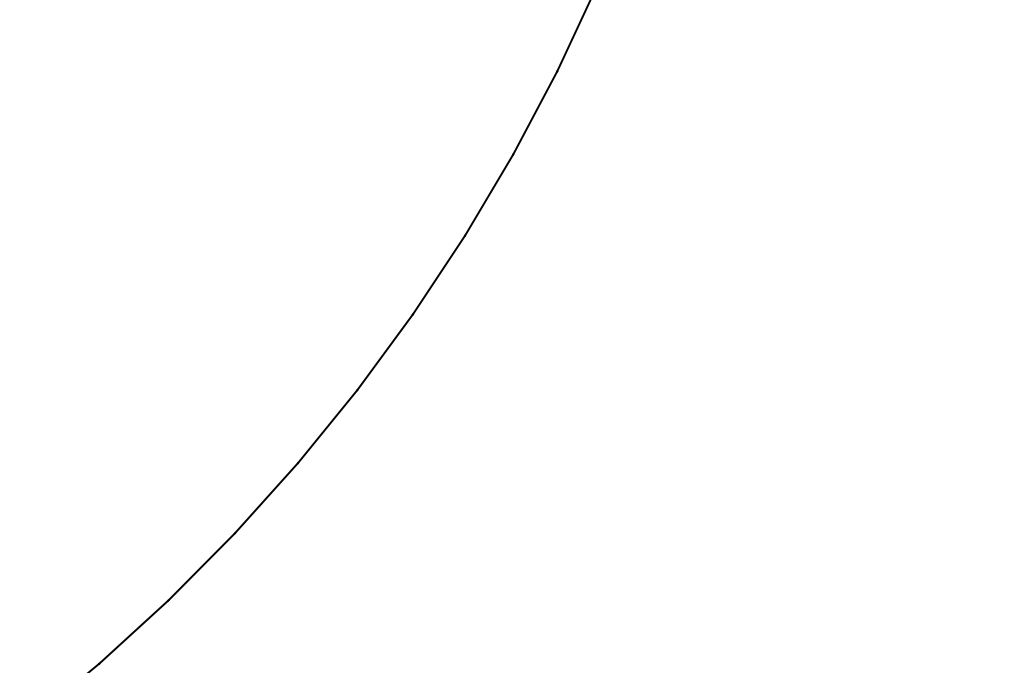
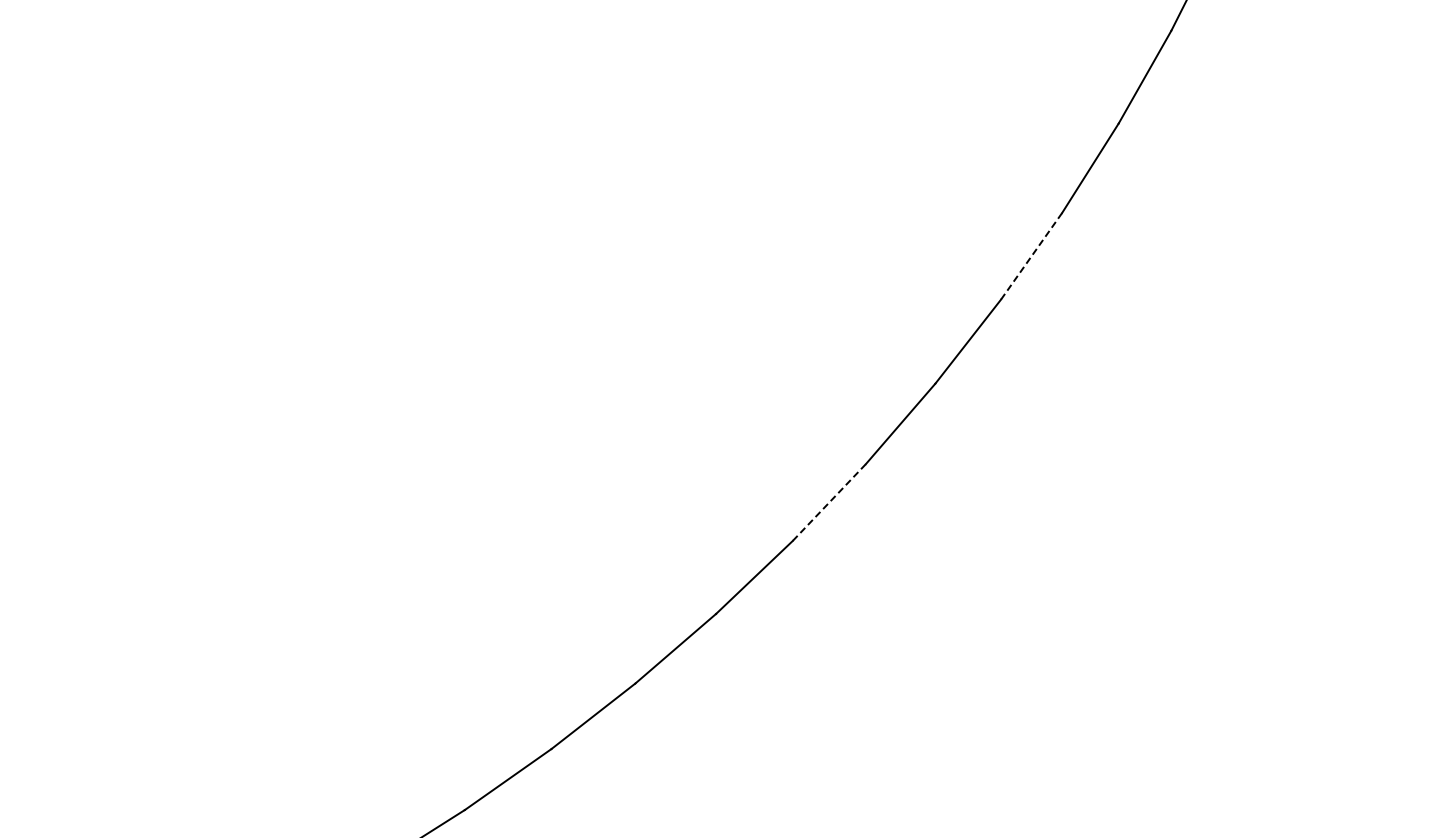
line: (535, 113) -> (1031, 256), solid -> dashed
line: (384, 352) -> (828, 502), solid -> dashed

